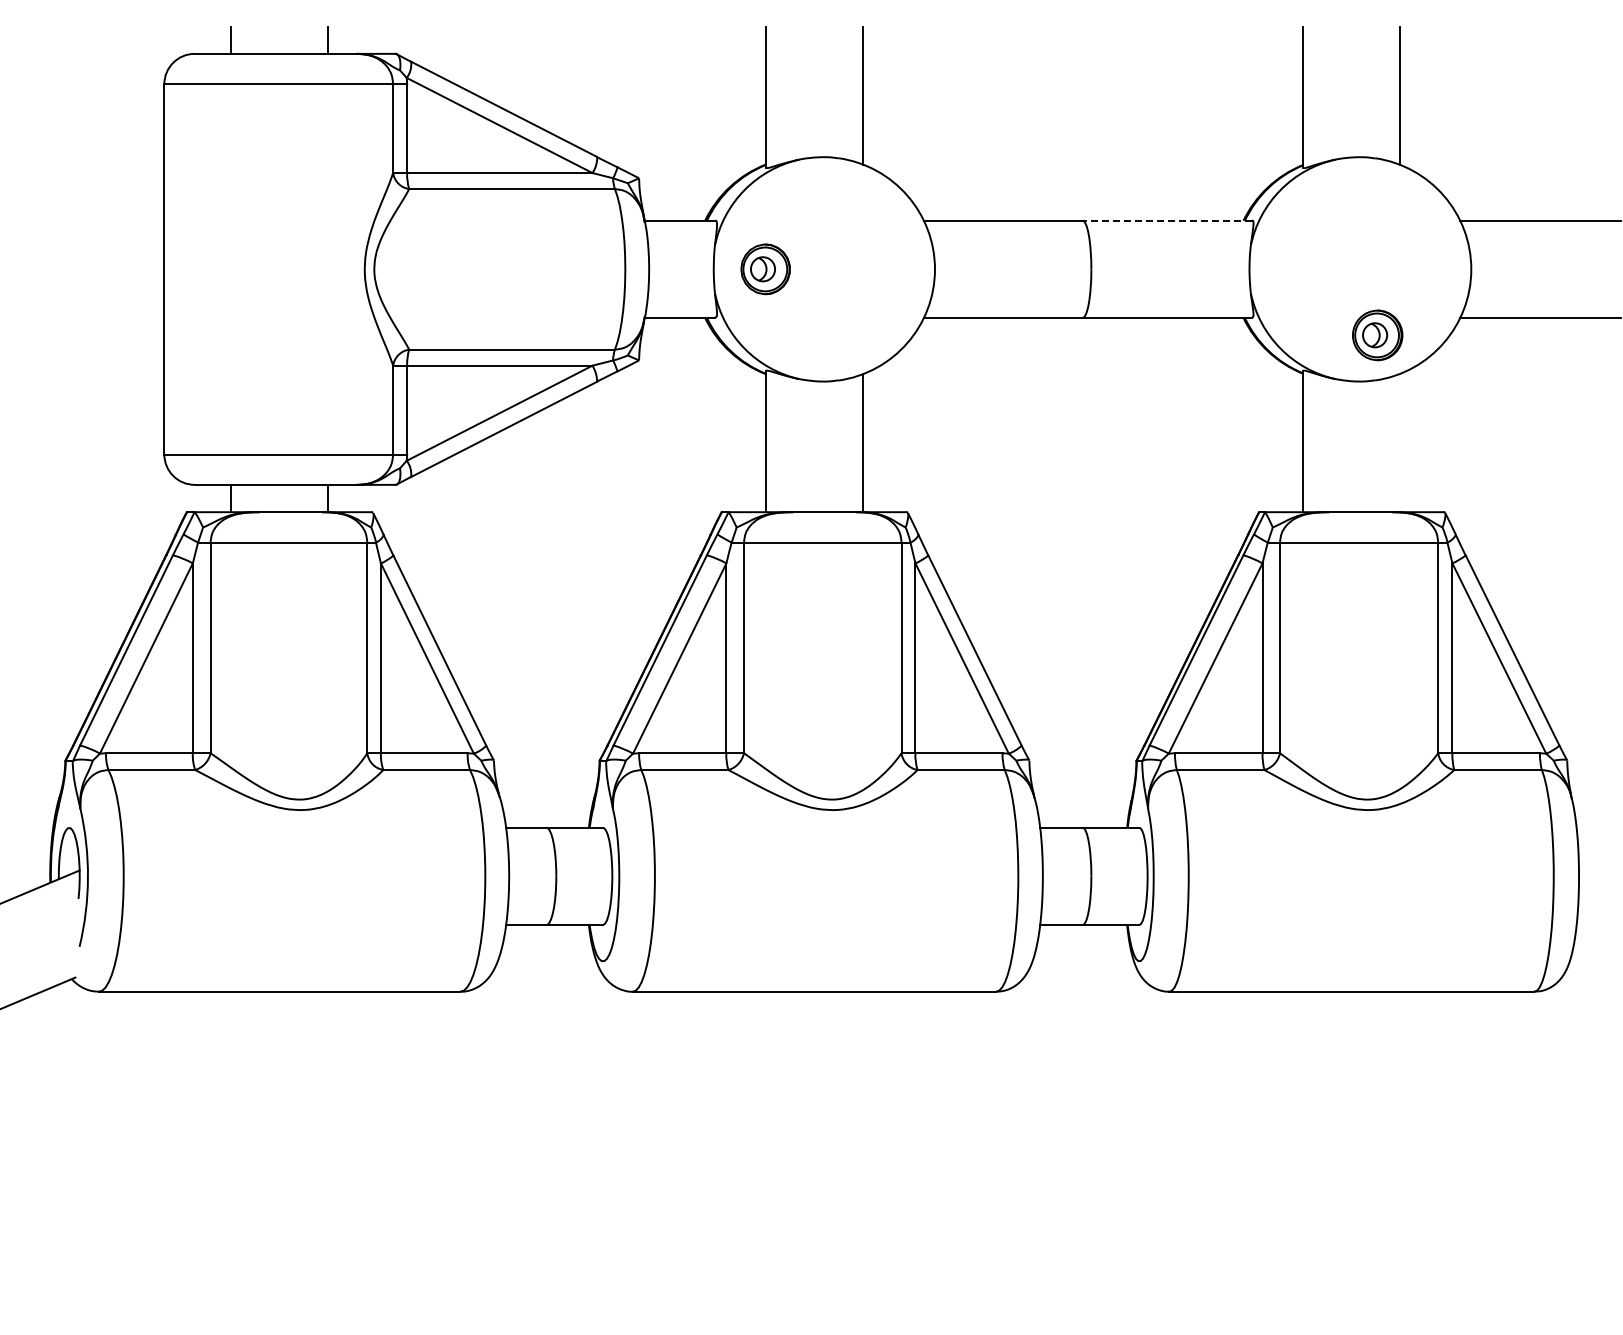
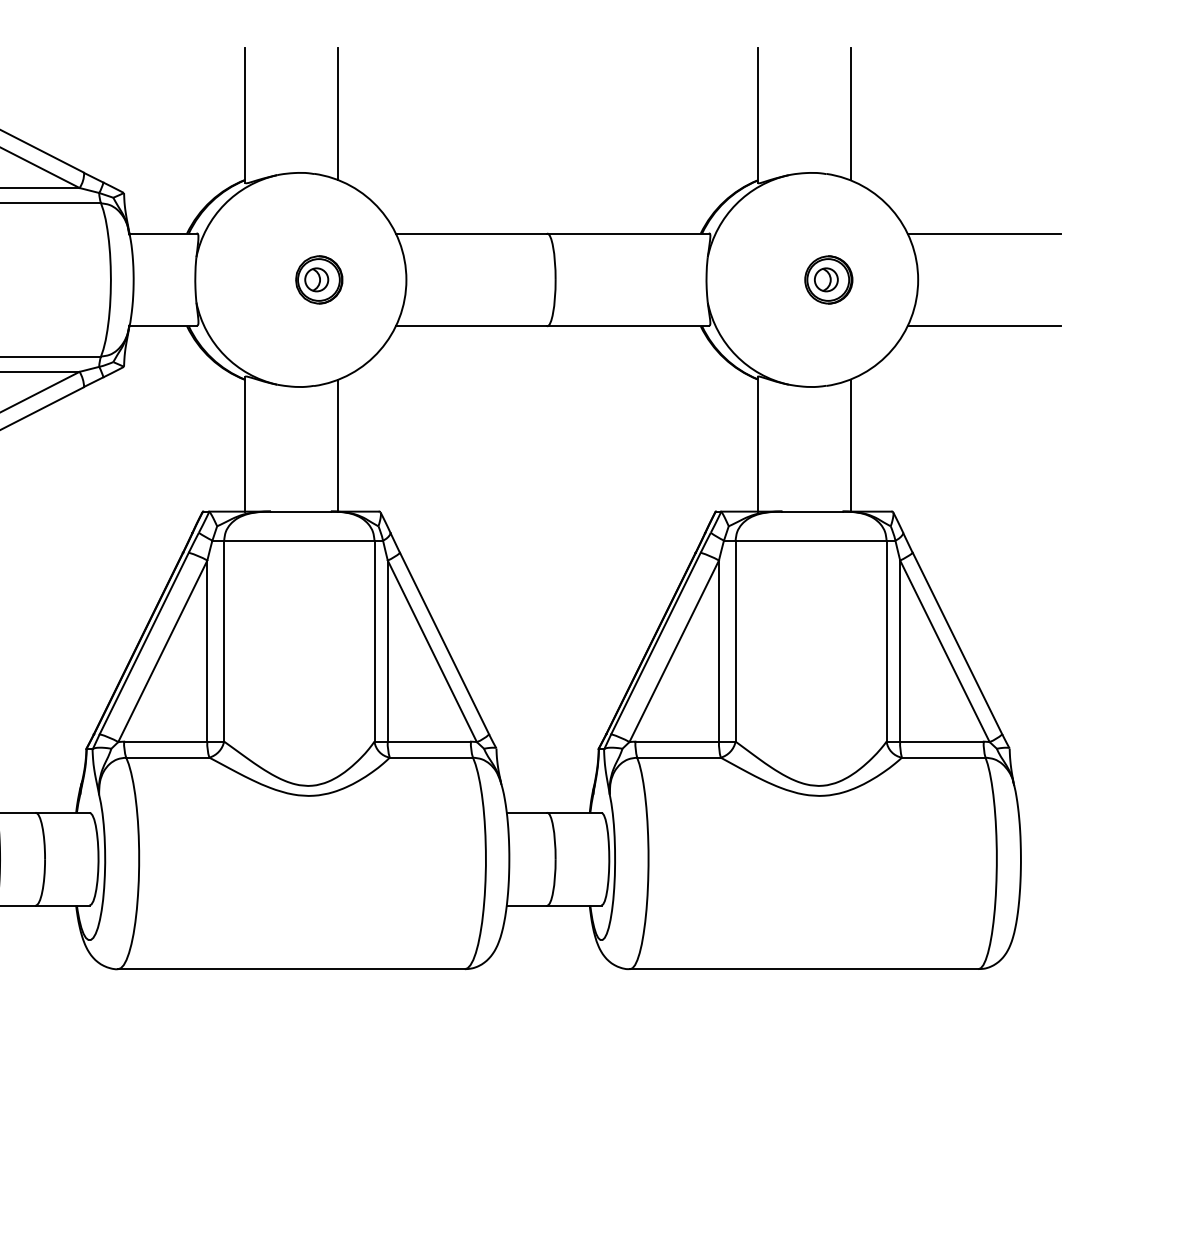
line: (1167, 220) -> (628, 233), dashed -> solid
part: (765, 269) -> (319, 280), moved
part: (1377, 335) -> (828, 280), moved
line: (1400, 442) -> (850, 445), added

